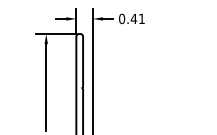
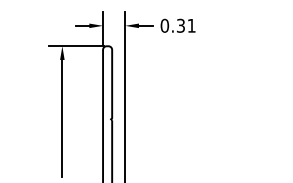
text: (133, 18) -> (180, 25), 0.41 -> 0.31

